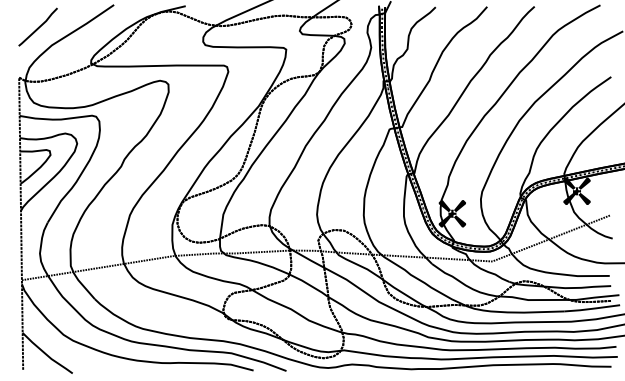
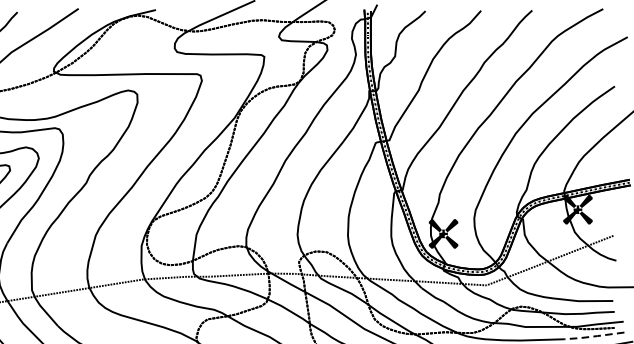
line: (592, 308) -> (594, 336), solid -> dashed

